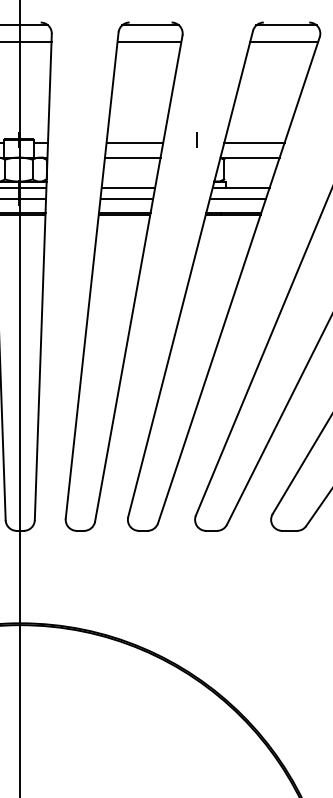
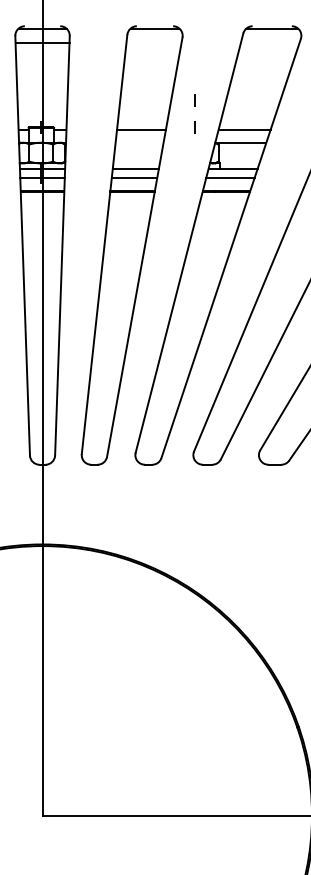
line: (148, 41) -> (153, 42), removed
line: (283, 41) -> (269, 42), removed
line: (196, 108) -> (194, 100), added
line: (132, 158) -> (139, 143), removed

